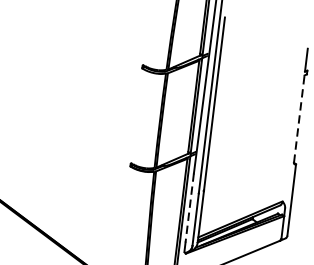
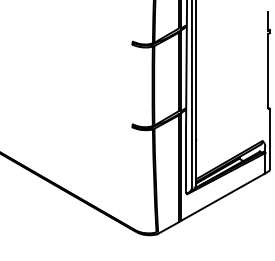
line: (299, 118) -> (268, 70), dashed -> solid
line: (190, 208) -> (186, 156), dashed -> solid

